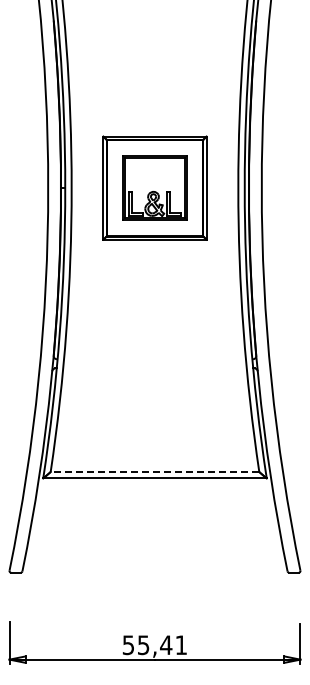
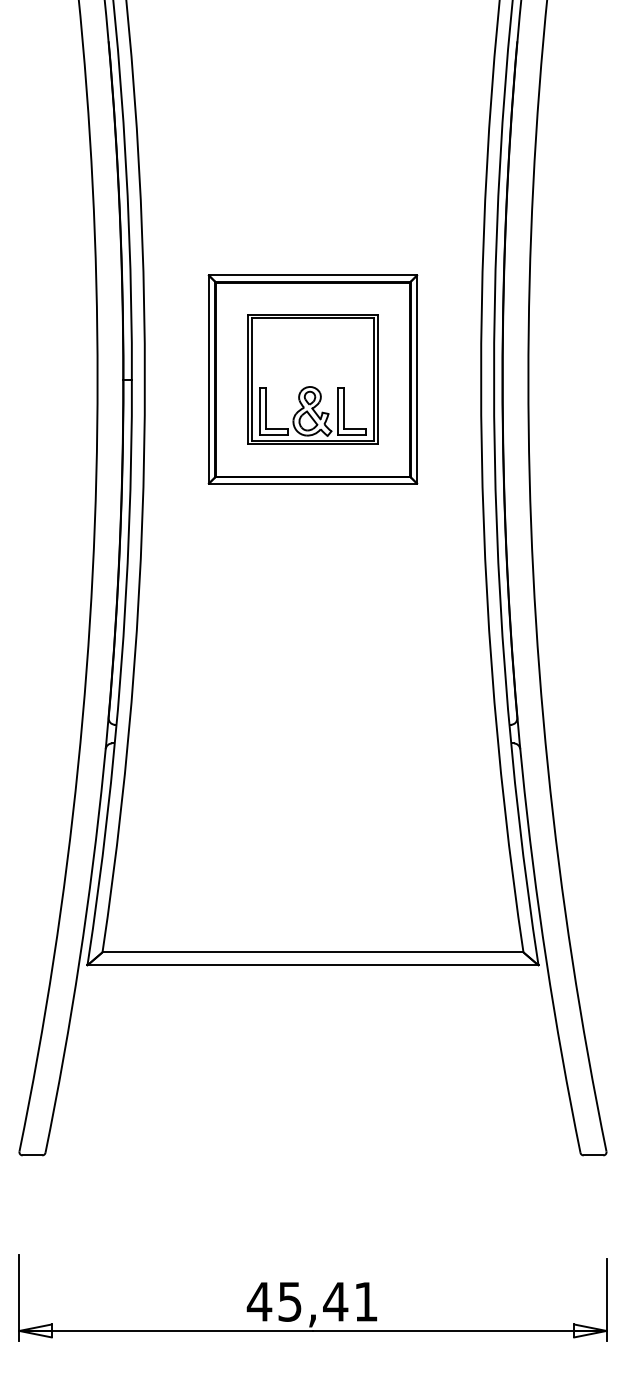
line: (154, 472) -> (311, 953), dashed -> solid
text: (128, 645) -> (259, 1302), 55,41 -> 45,41

